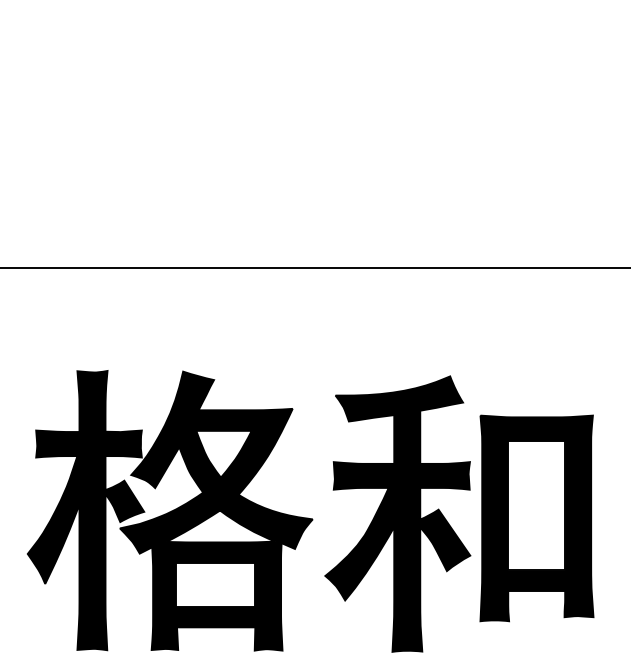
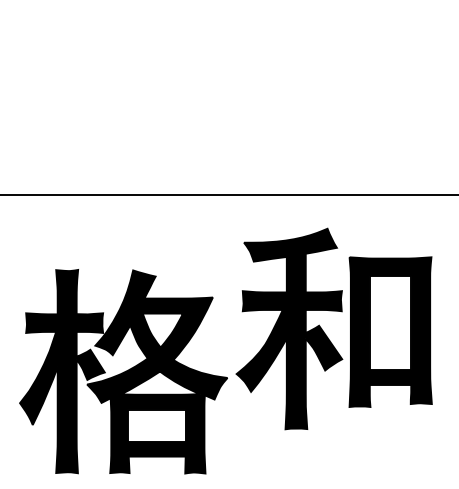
part: (447, 520) -> (325, 333), moved

